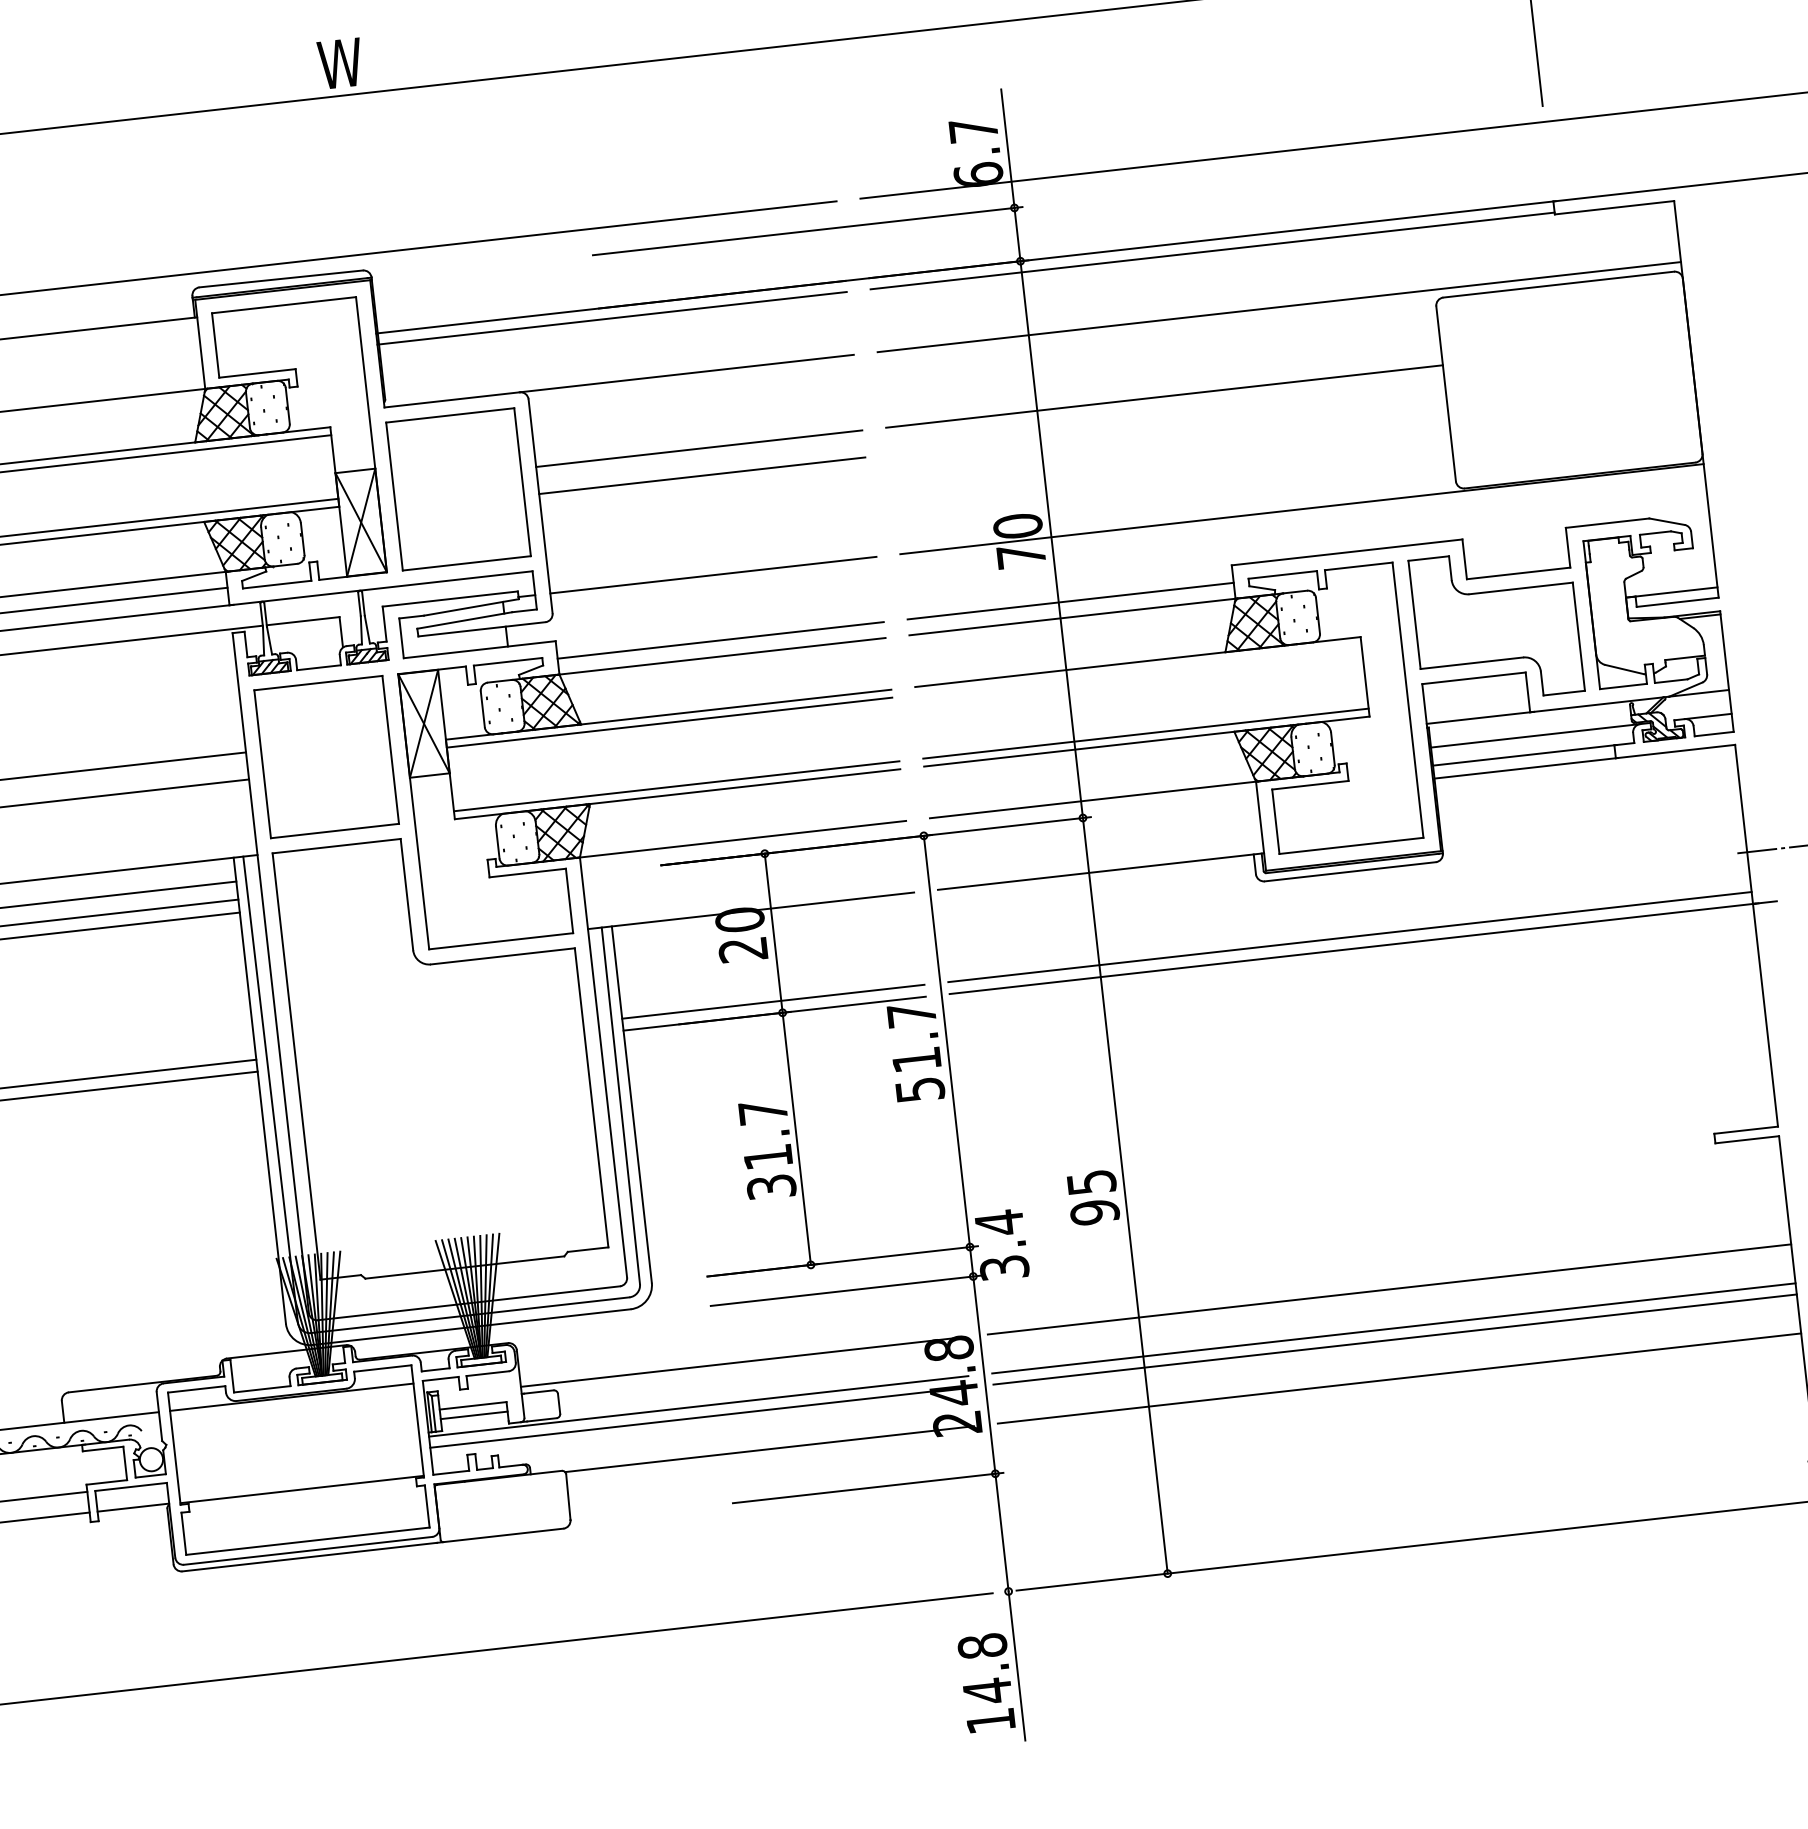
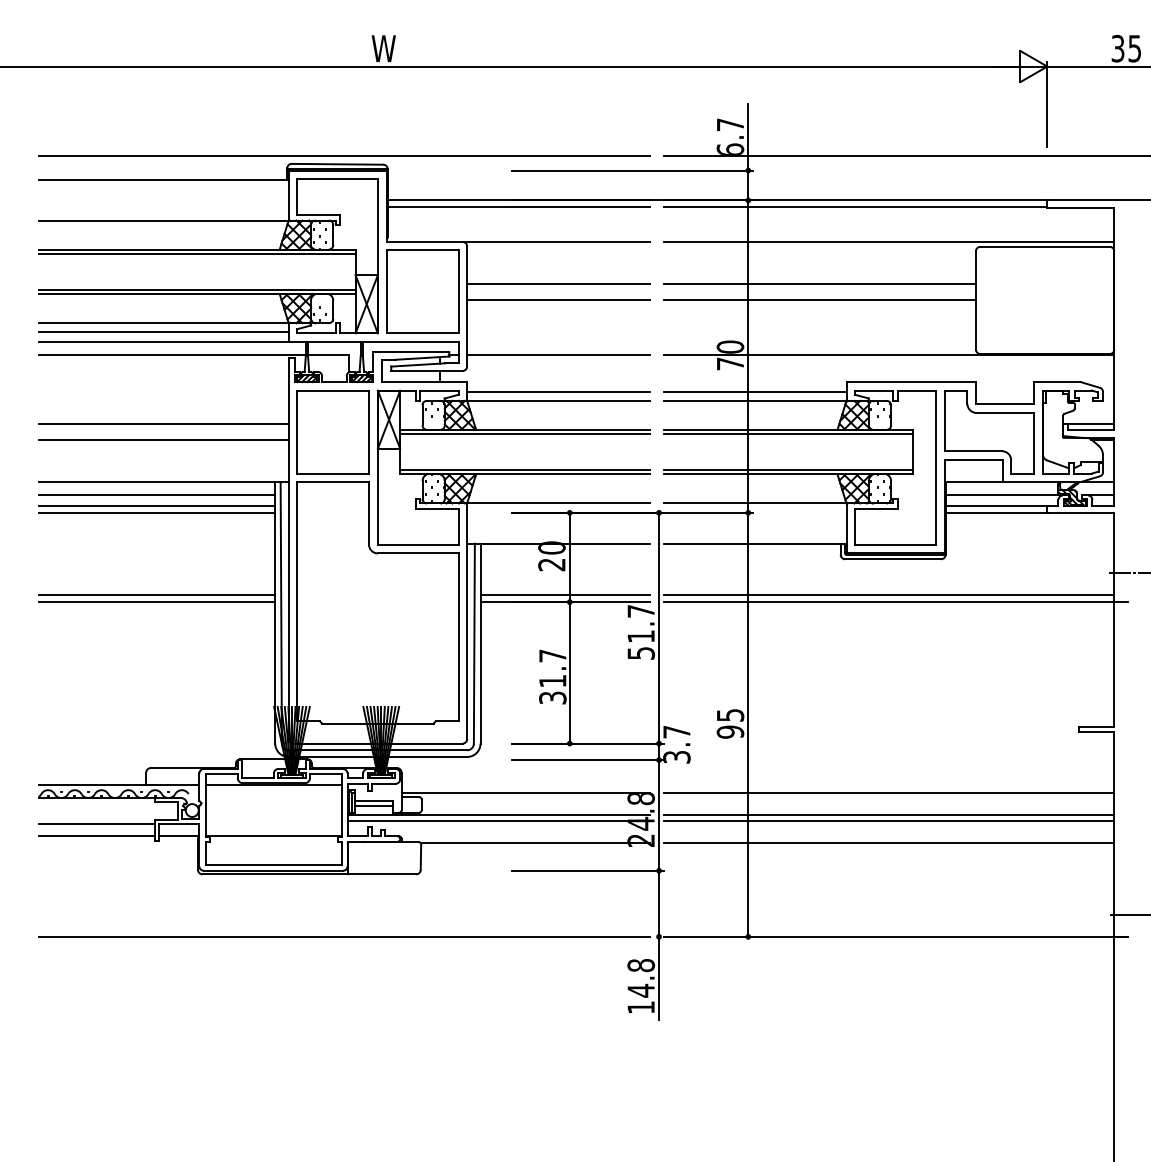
line: (1167, 423) -> (819, 299), added
line: (1138, 670) -> (788, 434), added
text: (998, 1223) -> (676, 732), 3.4 -> 3.7

